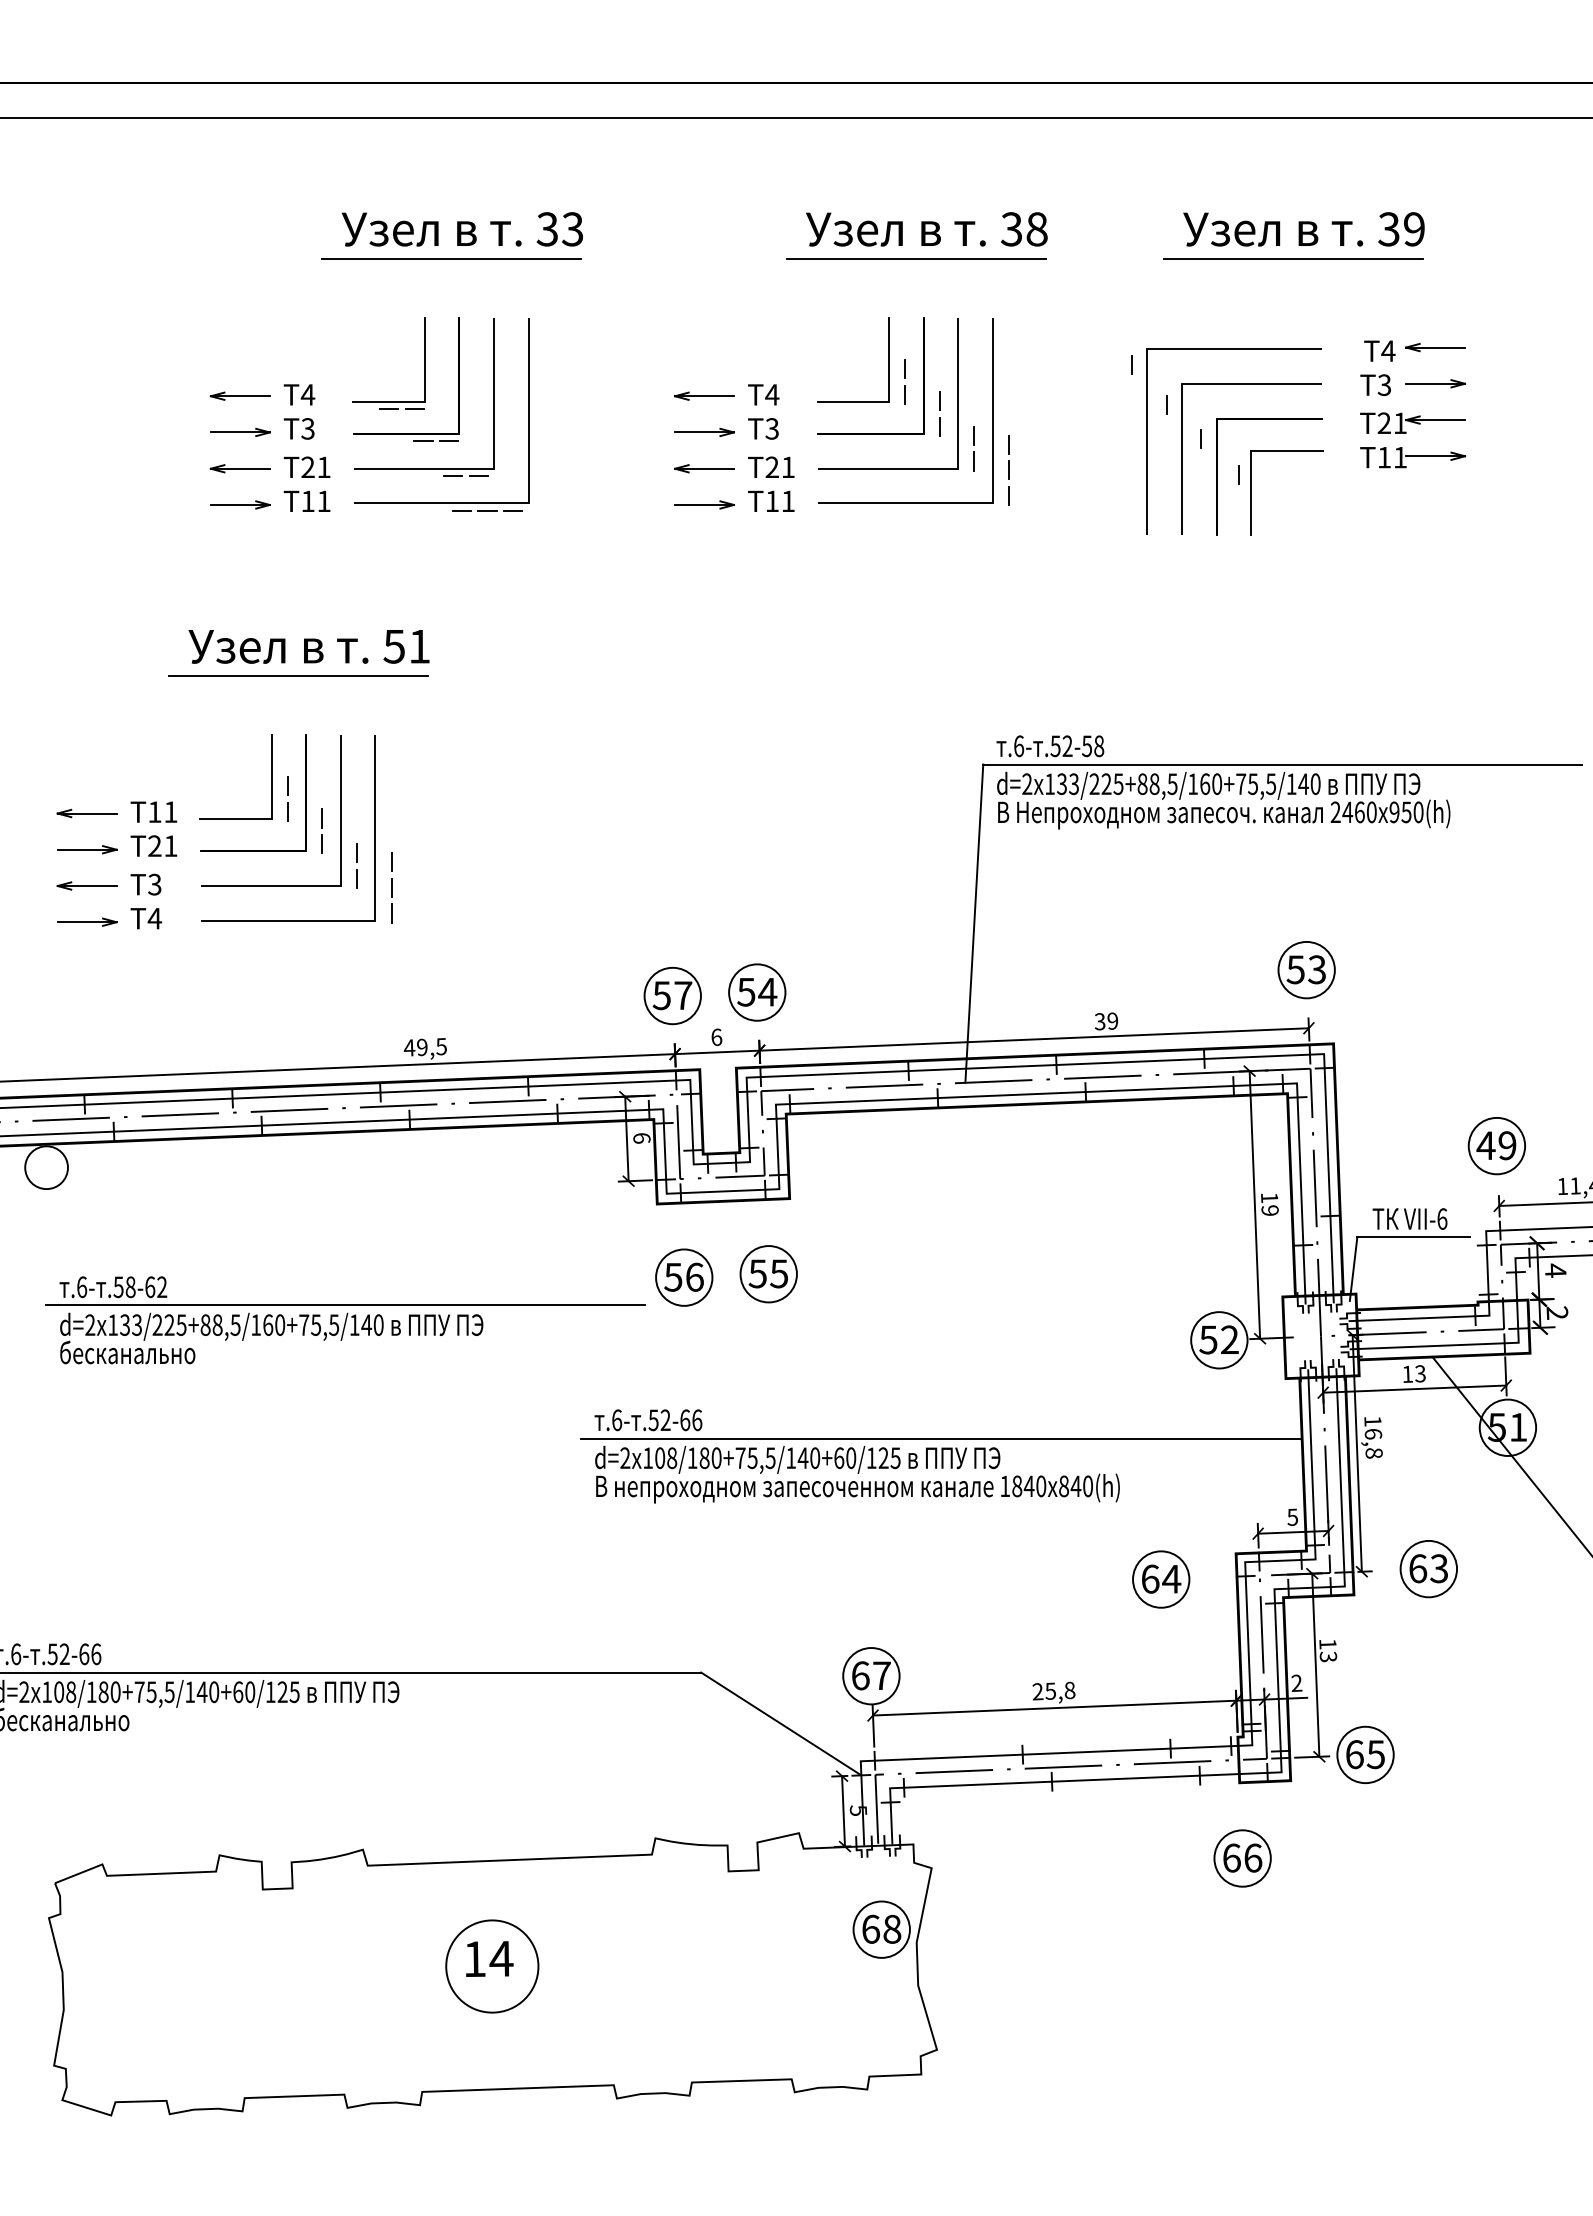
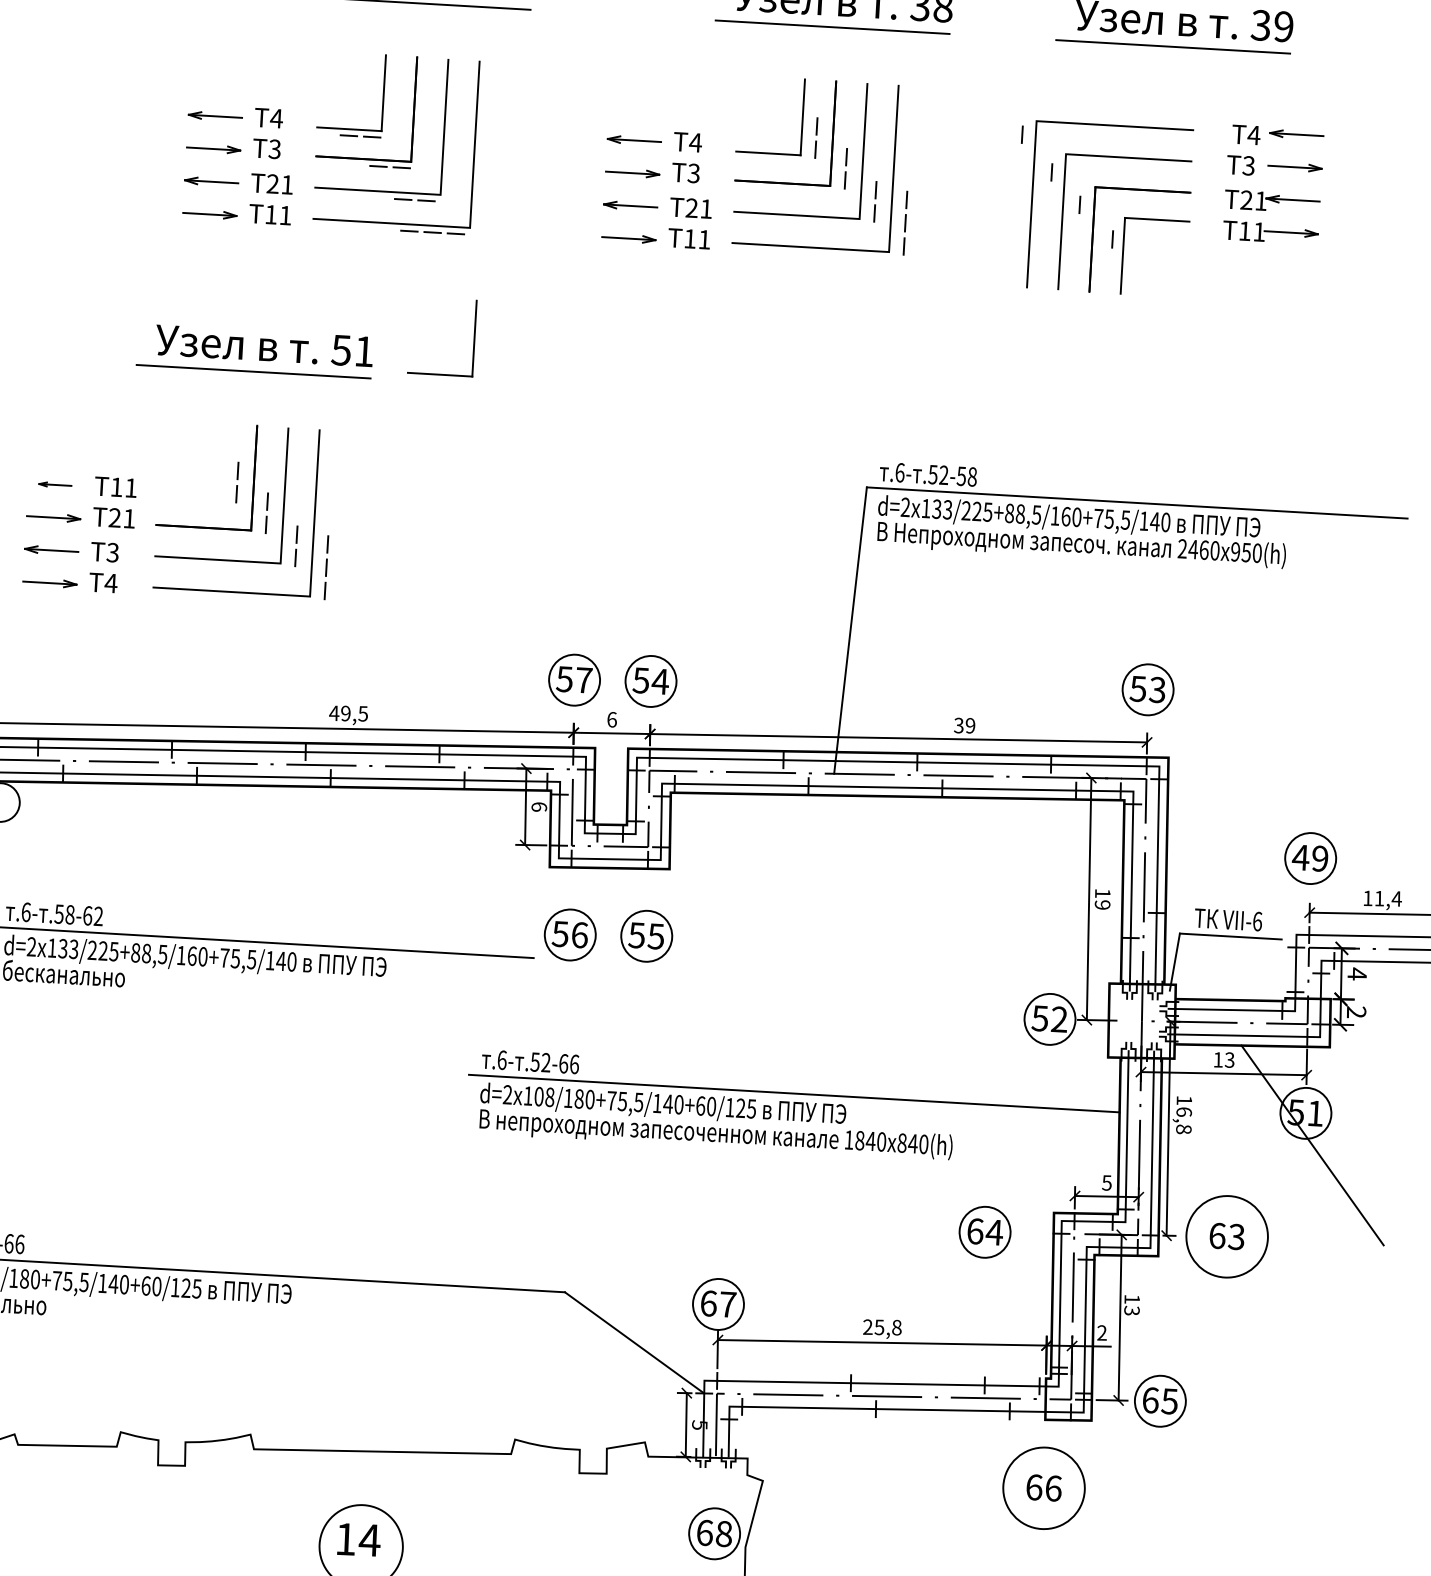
part: (271, 776) -> (474, 337), moved
part: (86, 813) -> (54, 484), size x0.6
circle: (1428, 1568) -> (1226, 1236), size x1.6
circle: (1242, 1858) -> (1043, 1488), size x1.6

